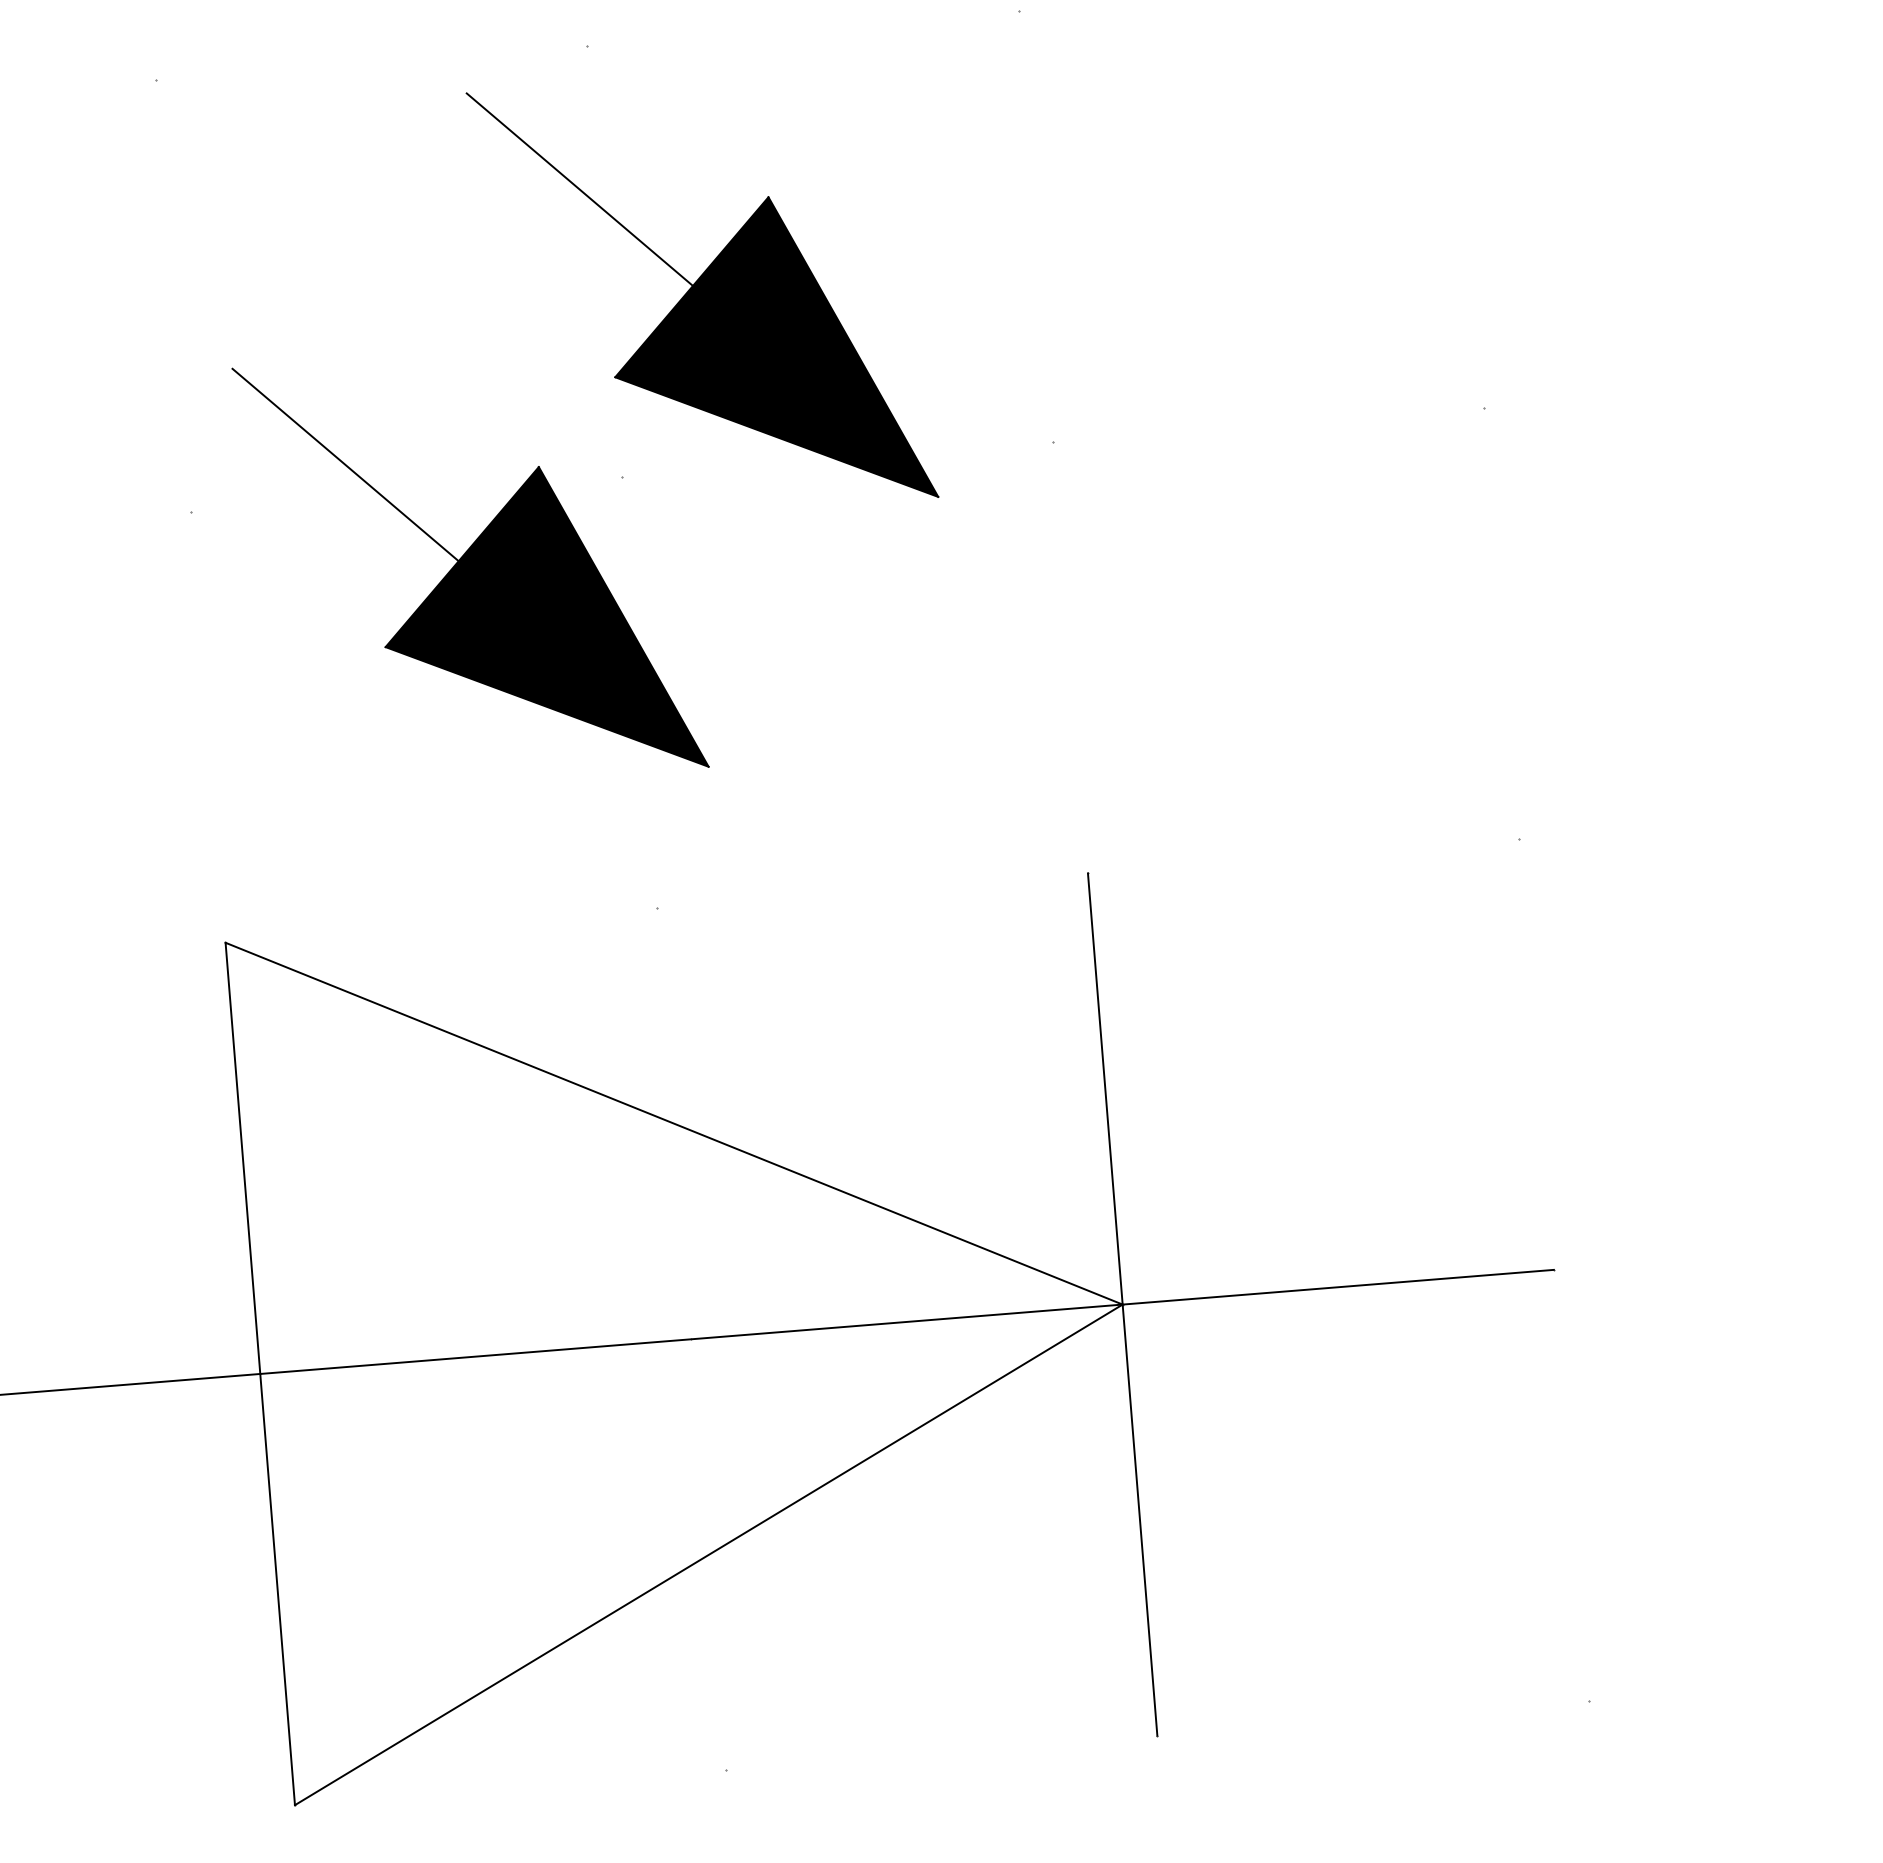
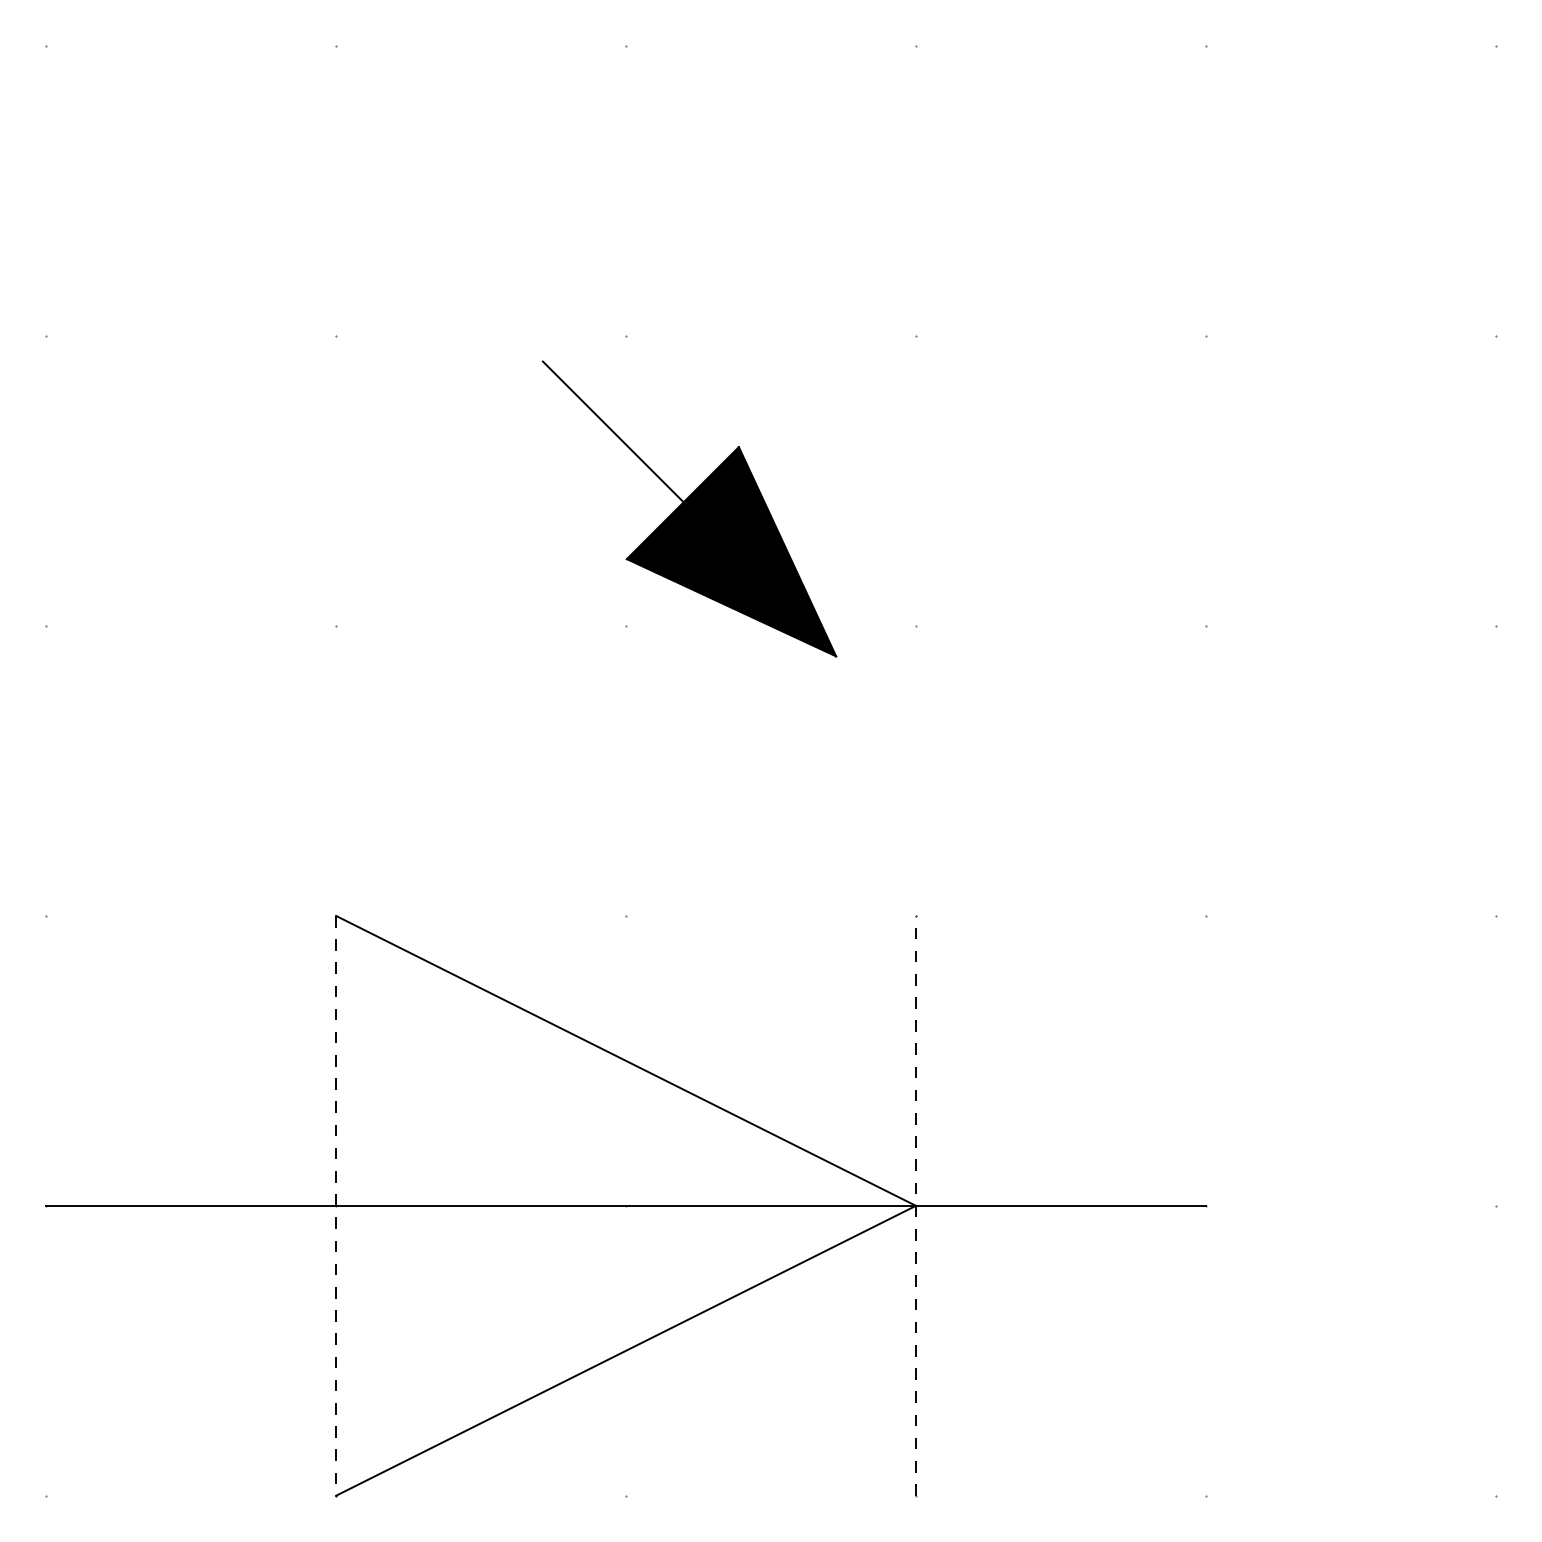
part: (469, 567) -> (519, 678), removed
line: (1121, 1304) -> (915, 1205), solid -> dashed
line: (260, 1373) -> (336, 1205), solid -> dashed

